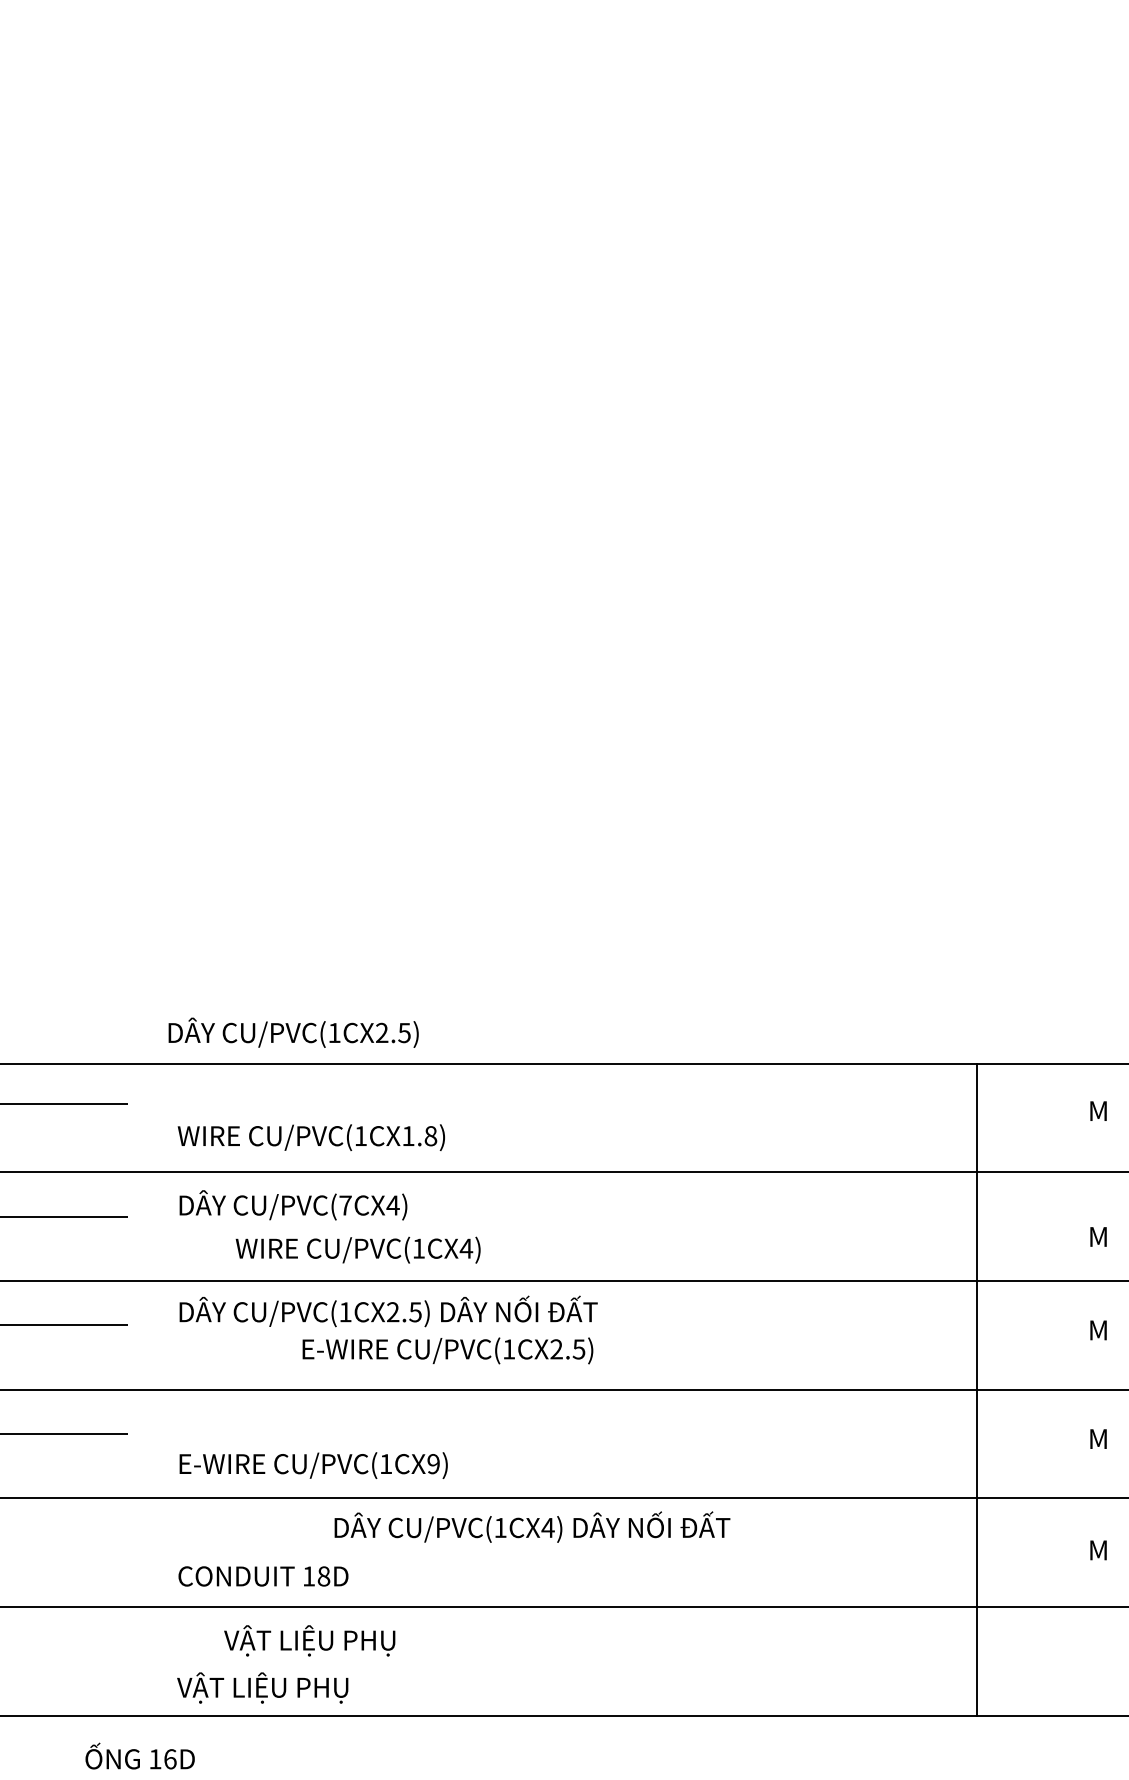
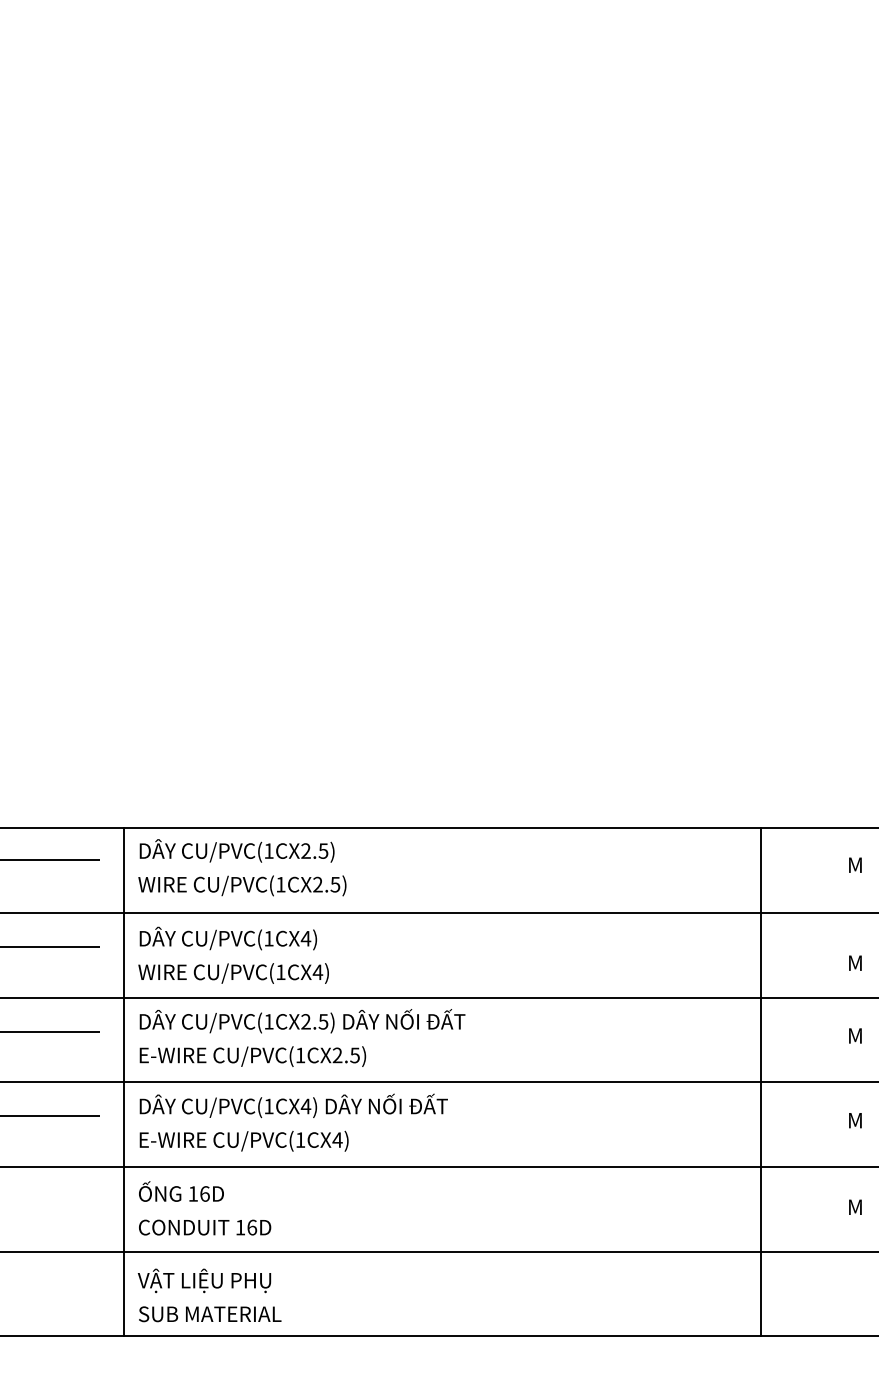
text: (293, 1032) -> (237, 850), moved
text: (419, 1136) -> (326, 884), CU/PVC(1CX1.8) -> CU/PVC(1CX2.5)
text: (345, 1205) -> (268, 938), CU/PVC(7CX4) -> CU/PVC(1CX4)
text: (357, 1249) -> (233, 972), moved
text: (447, 1350) -> (252, 1056), moved
line: (159, 1389) -> (124, 1082), added
text: (433, 1464) -> (337, 1140), CU/PVC(1CX9) -> CU/PVC(1CX4)
text: (532, 1526) -> (293, 1105), moved
text: (323, 1576) -> (251, 1227), 18D -> 16D
text: (309, 1640) -> (204, 1280), moved
text: (269, 1687) -> (209, 1314), VẬT LIỆU PHỤ -> SUB MATERIAL
text: (139, 1755) -> (180, 1191), moved

